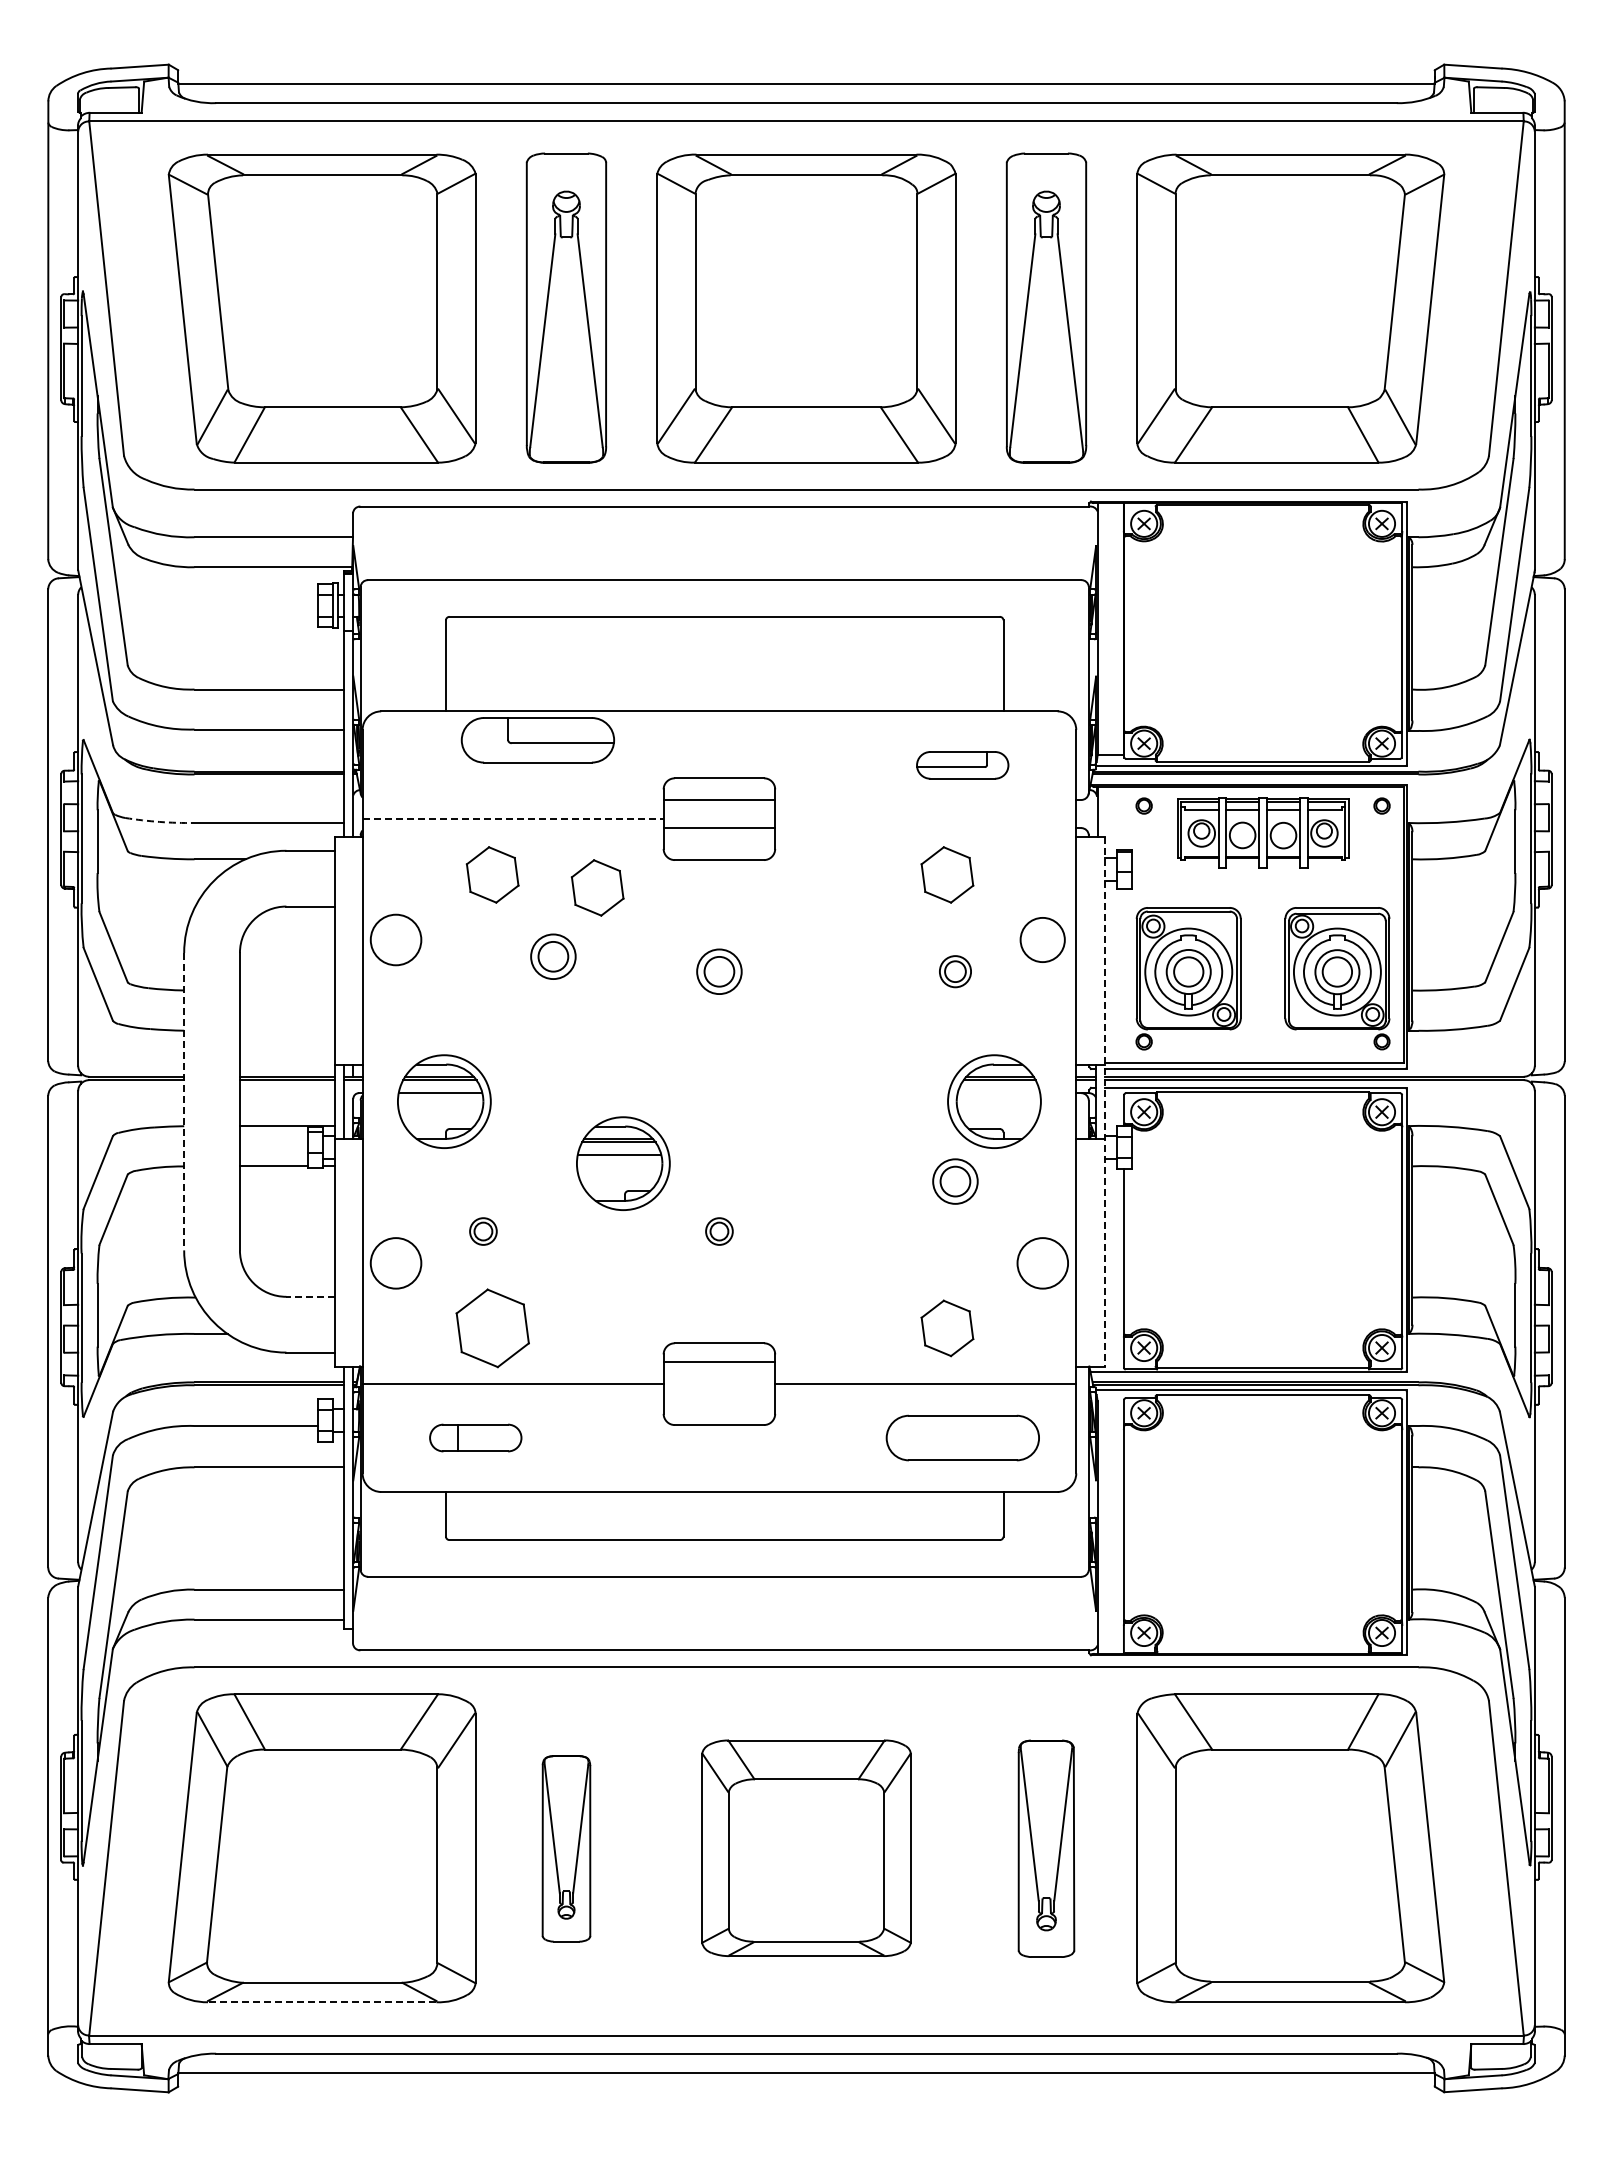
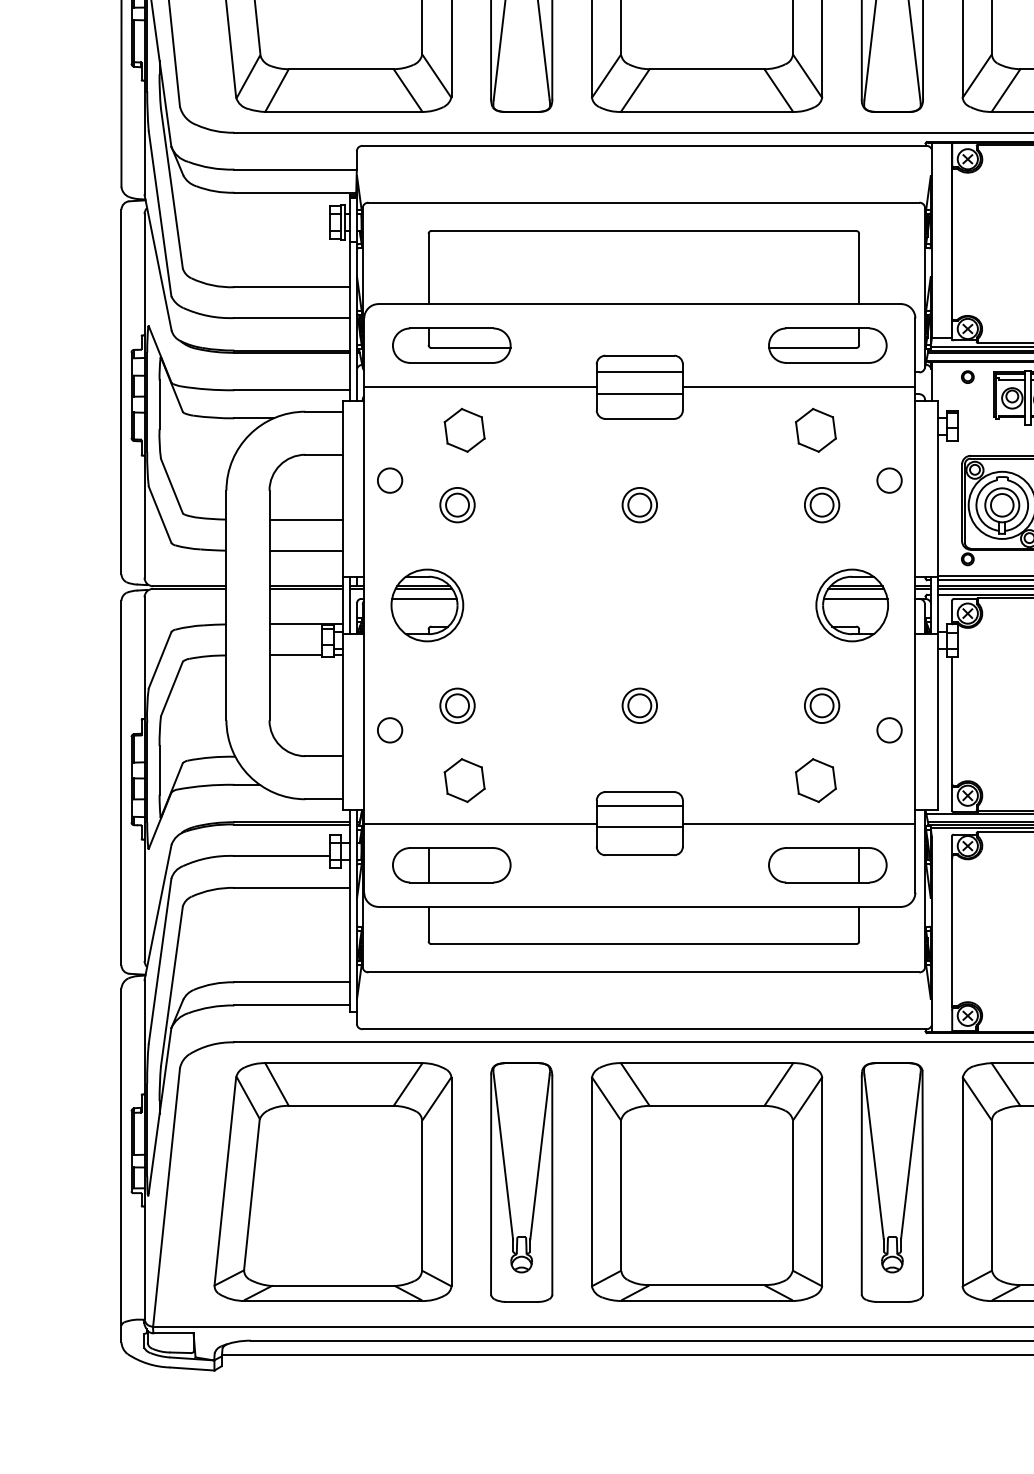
part: (537, 740) -> (451, 345), moved
part: (962, 765) -> (827, 345), size x1.67
line: (513, 819) -> (480, 387), dashed -> solid
line: (925, 819) -> (798, 387), added
arc: (159, 821) -> (207, 389), dashed -> solid
part: (597, 887) -> (545, 440), removed
circle: (395, 939) -> (389, 480), size x0.62
circle: (1042, 939) -> (889, 480), size x0.71
part: (553, 956) -> (457, 504), moved
part: (955, 971) -> (822, 504), size x1.43
line: (286, 990) -> (305, 519), added
line: (286, 1030) -> (305, 550), added
line: (998, 1093) -> (855, 599), added
line: (184, 1101) -> (226, 605), dashed -> solid
line: (1105, 1101) -> (937, 605), dashed -> solid
part: (623, 1163) -> (565, 653), removed
part: (955, 1181) -> (822, 705), moved
part: (483, 1231) -> (457, 705), size x1.67
part: (719, 1231) -> (639, 705), size x1.67
circle: (395, 1263) -> (389, 730), size x0.62
circle: (1042, 1263) -> (889, 730), size x0.62
line: (310, 1296) -> (324, 755), dashed -> solid
part: (492, 1328) -> (464, 780), size x0.71
line: (719, 1388) -> (639, 826), added
part: (475, 1437) -> (451, 864), size x1.67
line: (1003, 1437) -> (859, 864), added
part: (566, 1848) -> (521, 1182), size x1.67
part: (806, 1848) -> (707, 1182), size x1.43
part: (1046, 1848) -> (892, 1182), size x1.43
line: (321, 2002) -> (332, 1301), dashed -> solid

